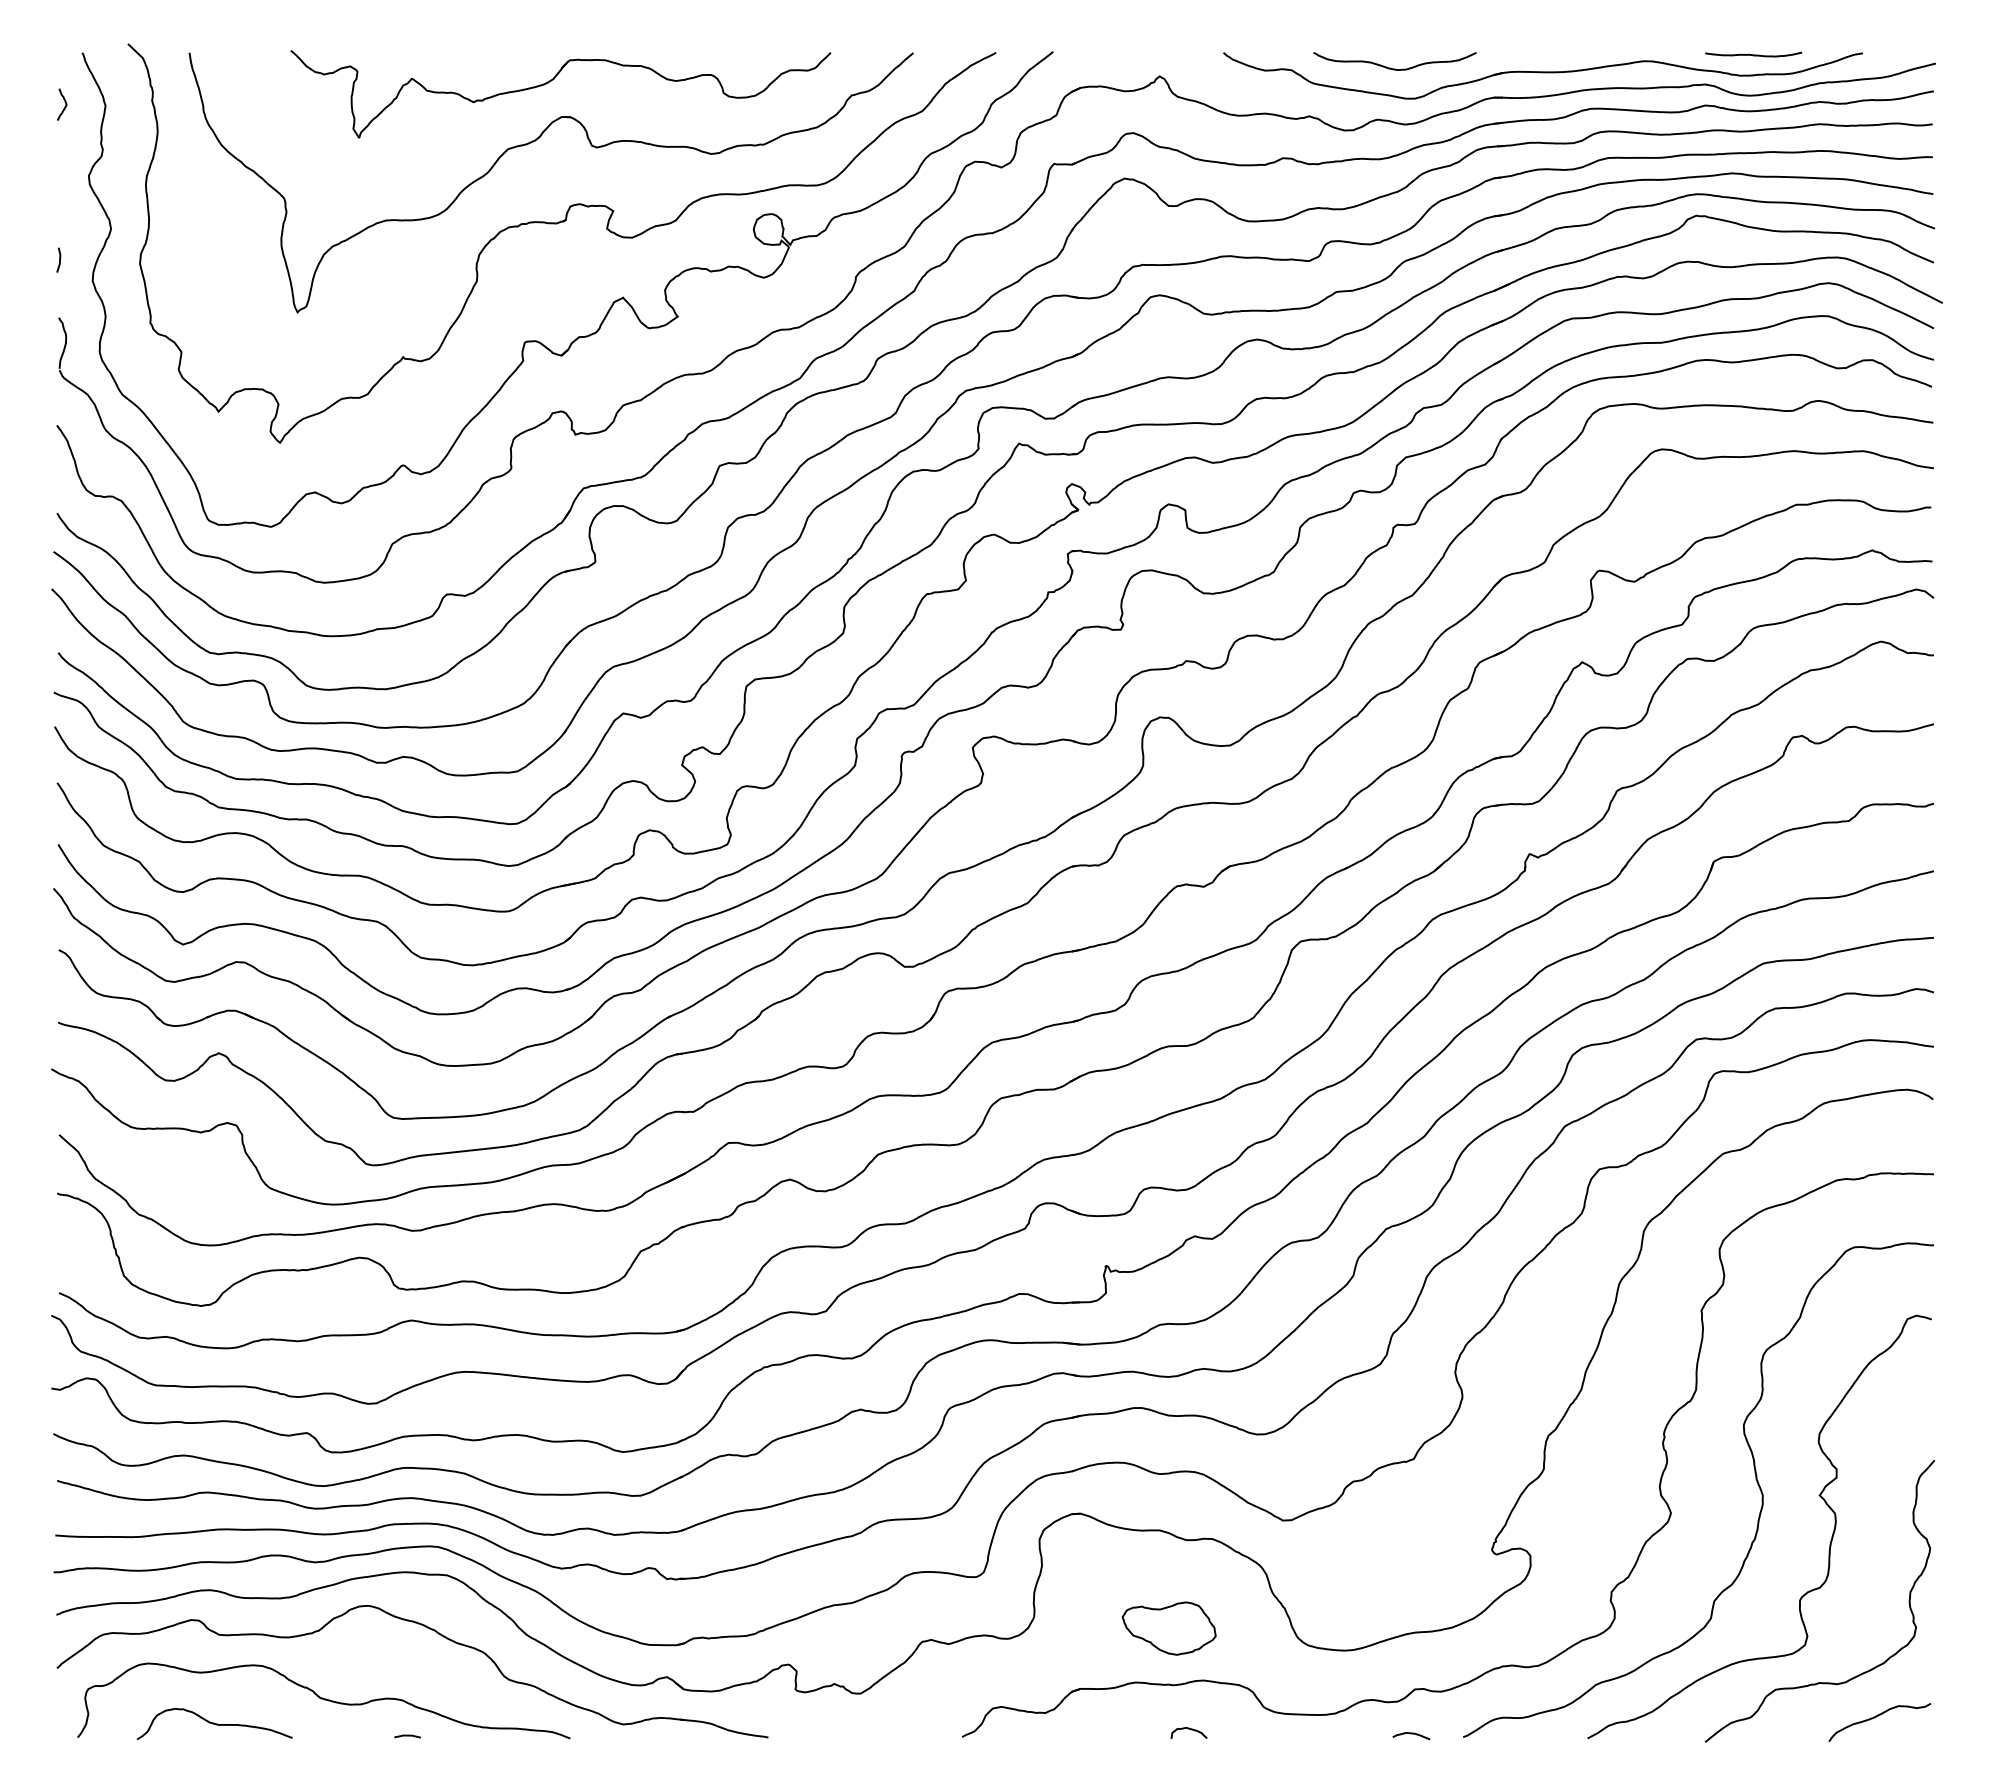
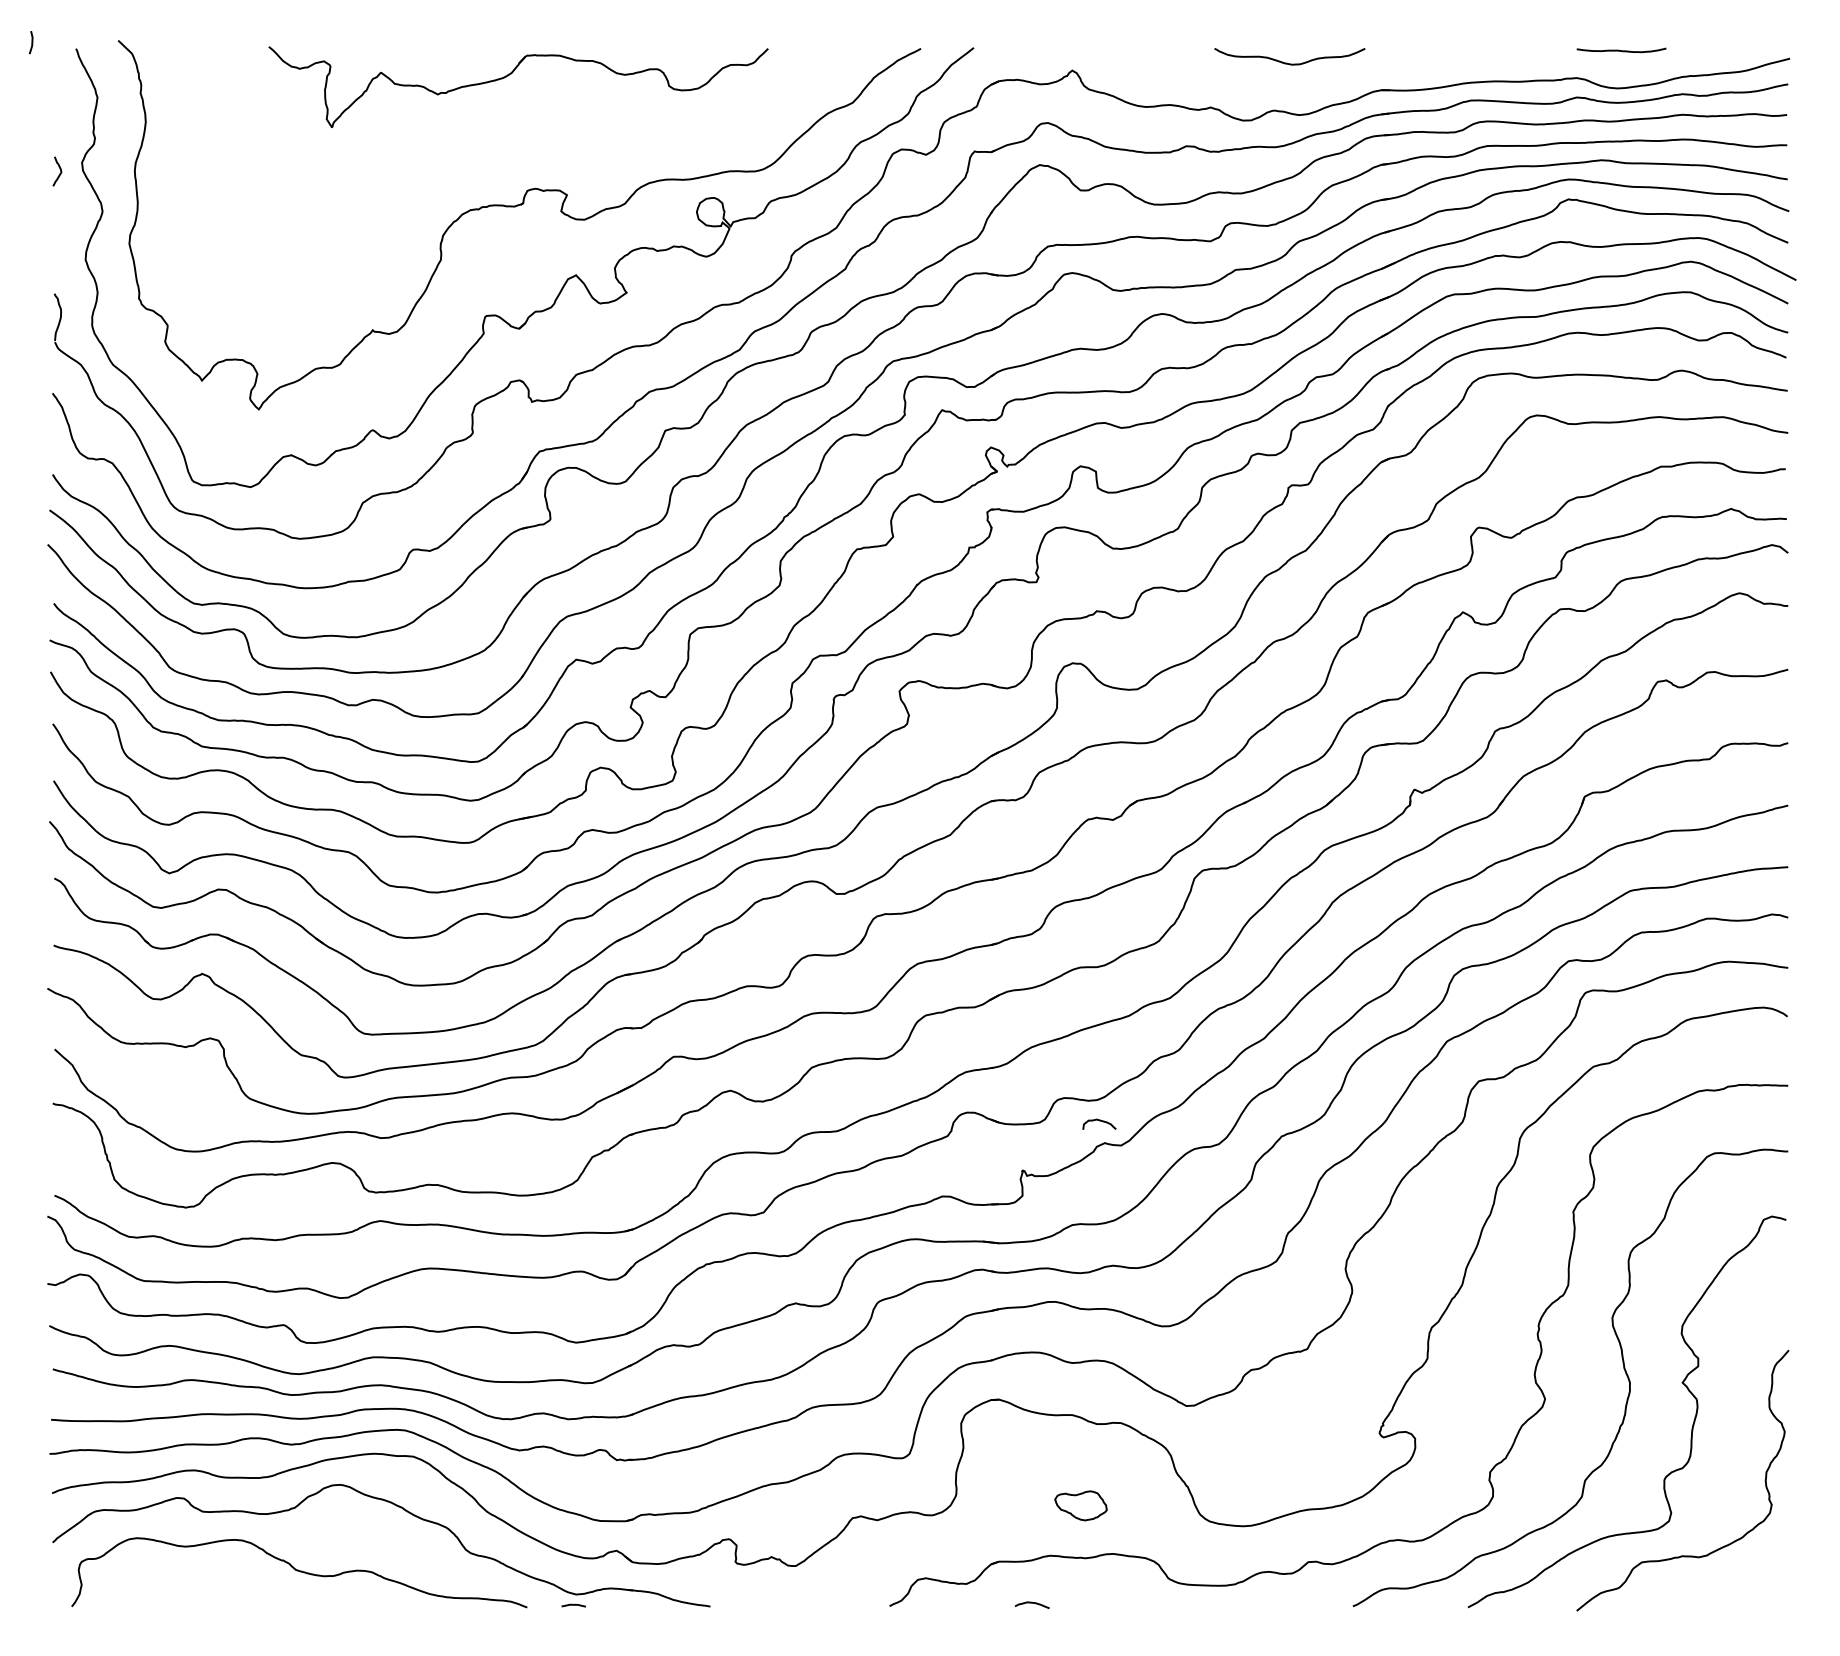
part: (1542, 75) -> (1426, 69), removed
curve: (64, 106) -> (59, 173), moved
part: (531, 143) -> (491, 132), removed
line: (59, 259) -> (31, 42), moved
part: (1168, 1628) -> (1080, 1505), size x0.6
curve: (1876, 1717) -> (1735, 1588), removed
curve: (214, 1724) -> (198, 1594), removed
curve: (1188, 1729) -> (1098, 1121), moved
curve: (1411, 1734) -> (1032, 1603), moved
line: (407, 1736) -> (573, 1605), moved

